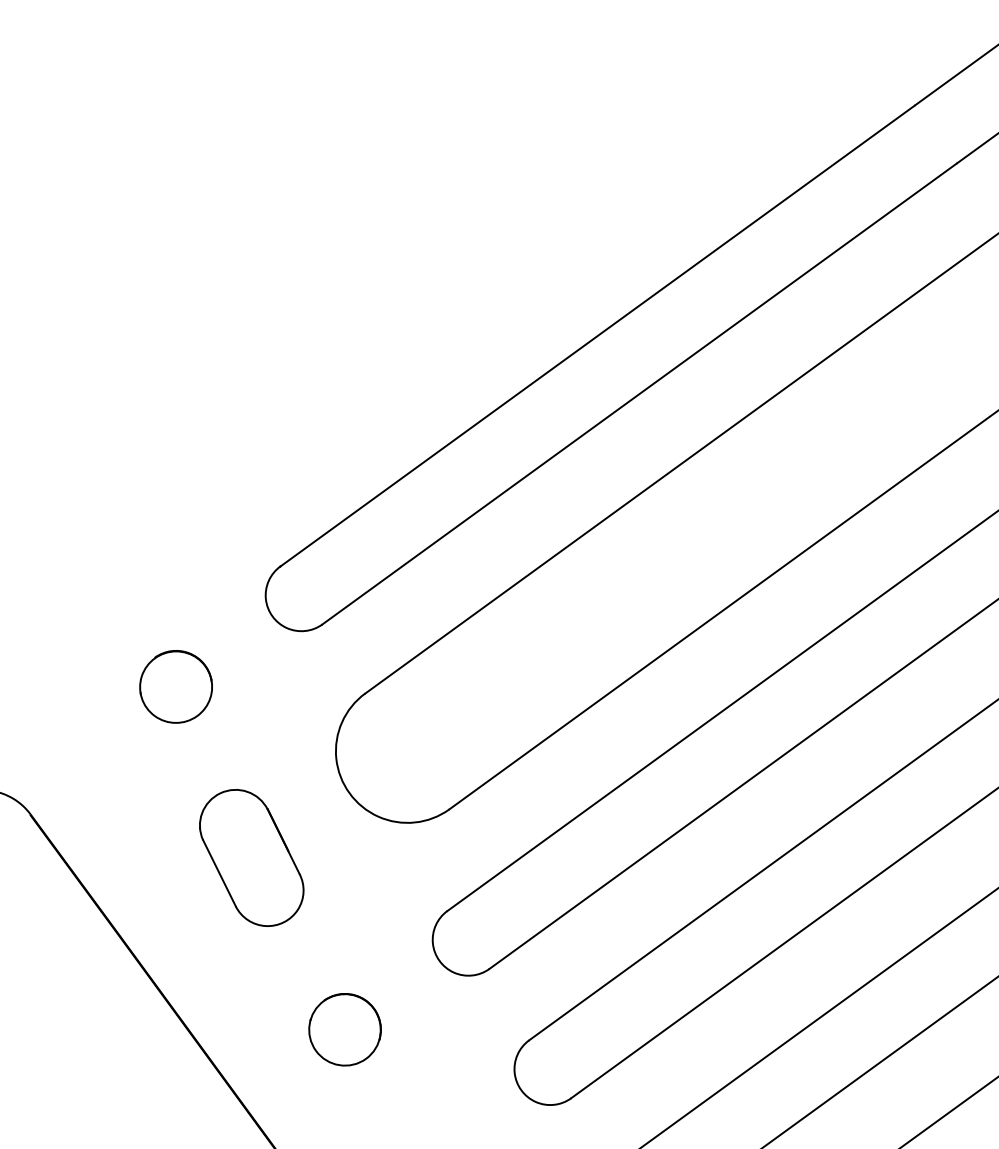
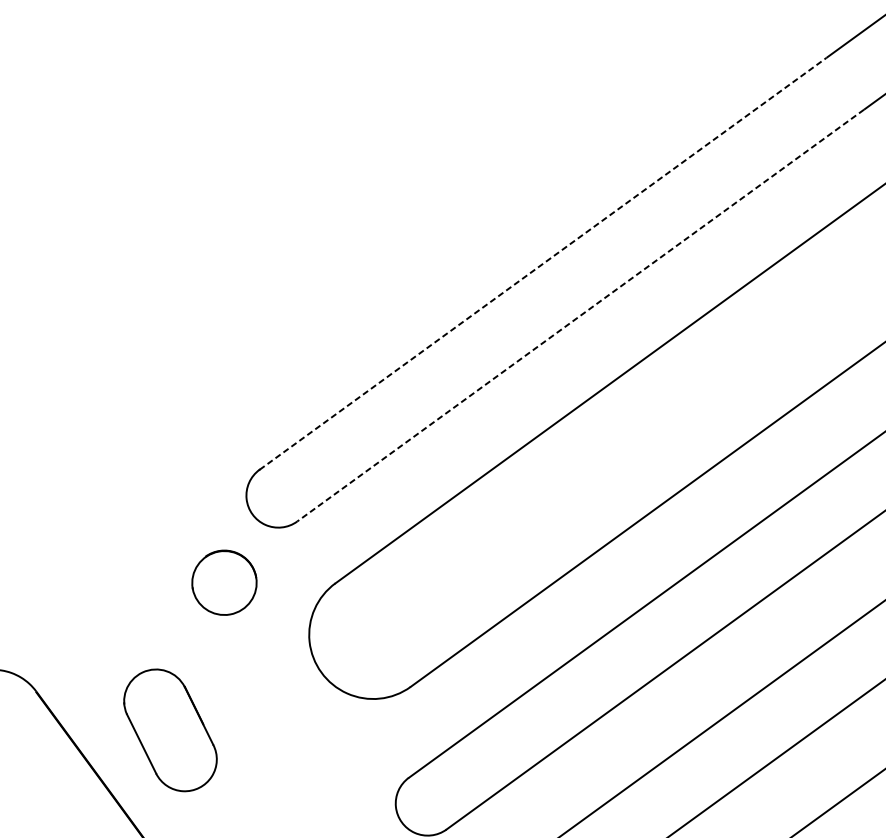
line: (597, 336) -> (543, 264), solid -> dashed
line: (639, 394) -> (580, 316), solid -> dashed
part: (175, 686) -> (223, 582), moved
part: (251, 857) -> (170, 729), moved

